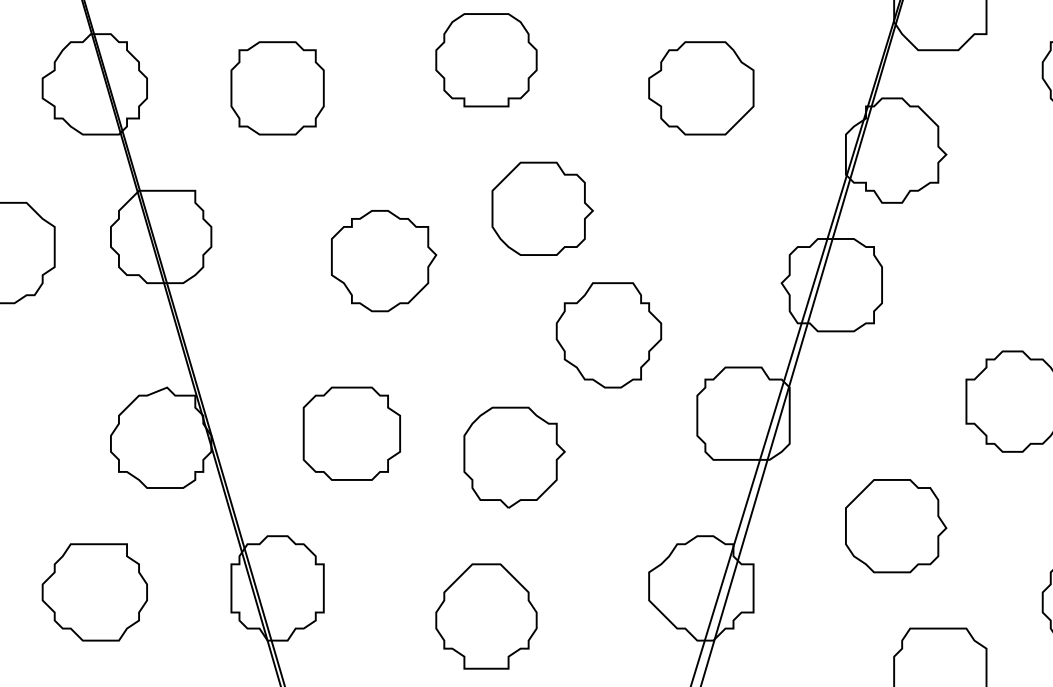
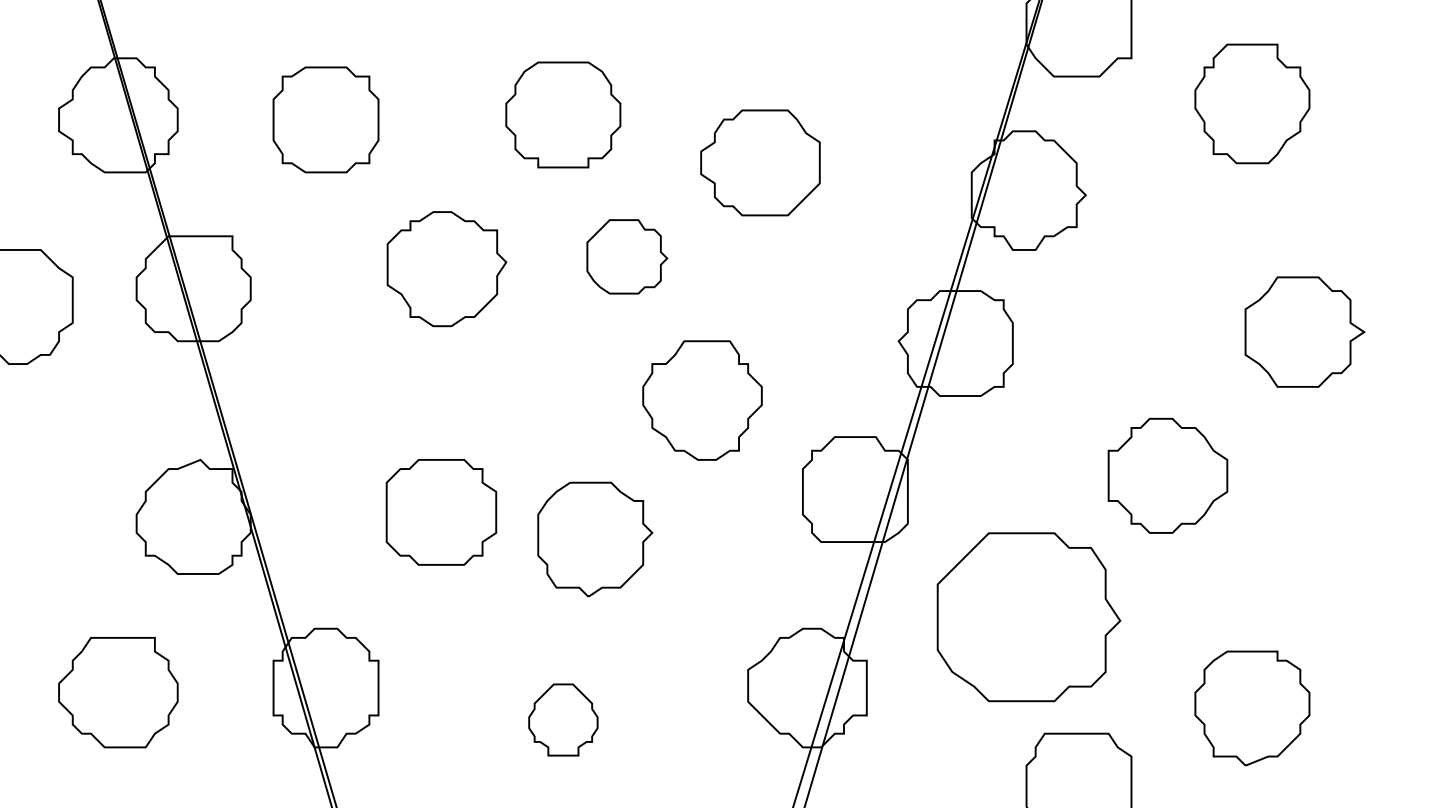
part: (486, 59) -> (563, 114), moved
part: (701, 88) -> (760, 162), moved
part: (542, 208) -> (627, 256), size x0.7
part: (383, 261) -> (446, 269), moved
part: (351, 433) -> (441, 512), moved
part: (895, 526) -> (1028, 617), size x1.6
part: (486, 616) -> (563, 719), size x0.6

